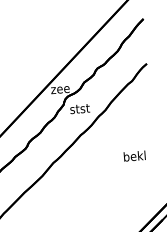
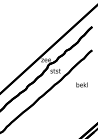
text: (133, 155) -> (81, 84), moved

